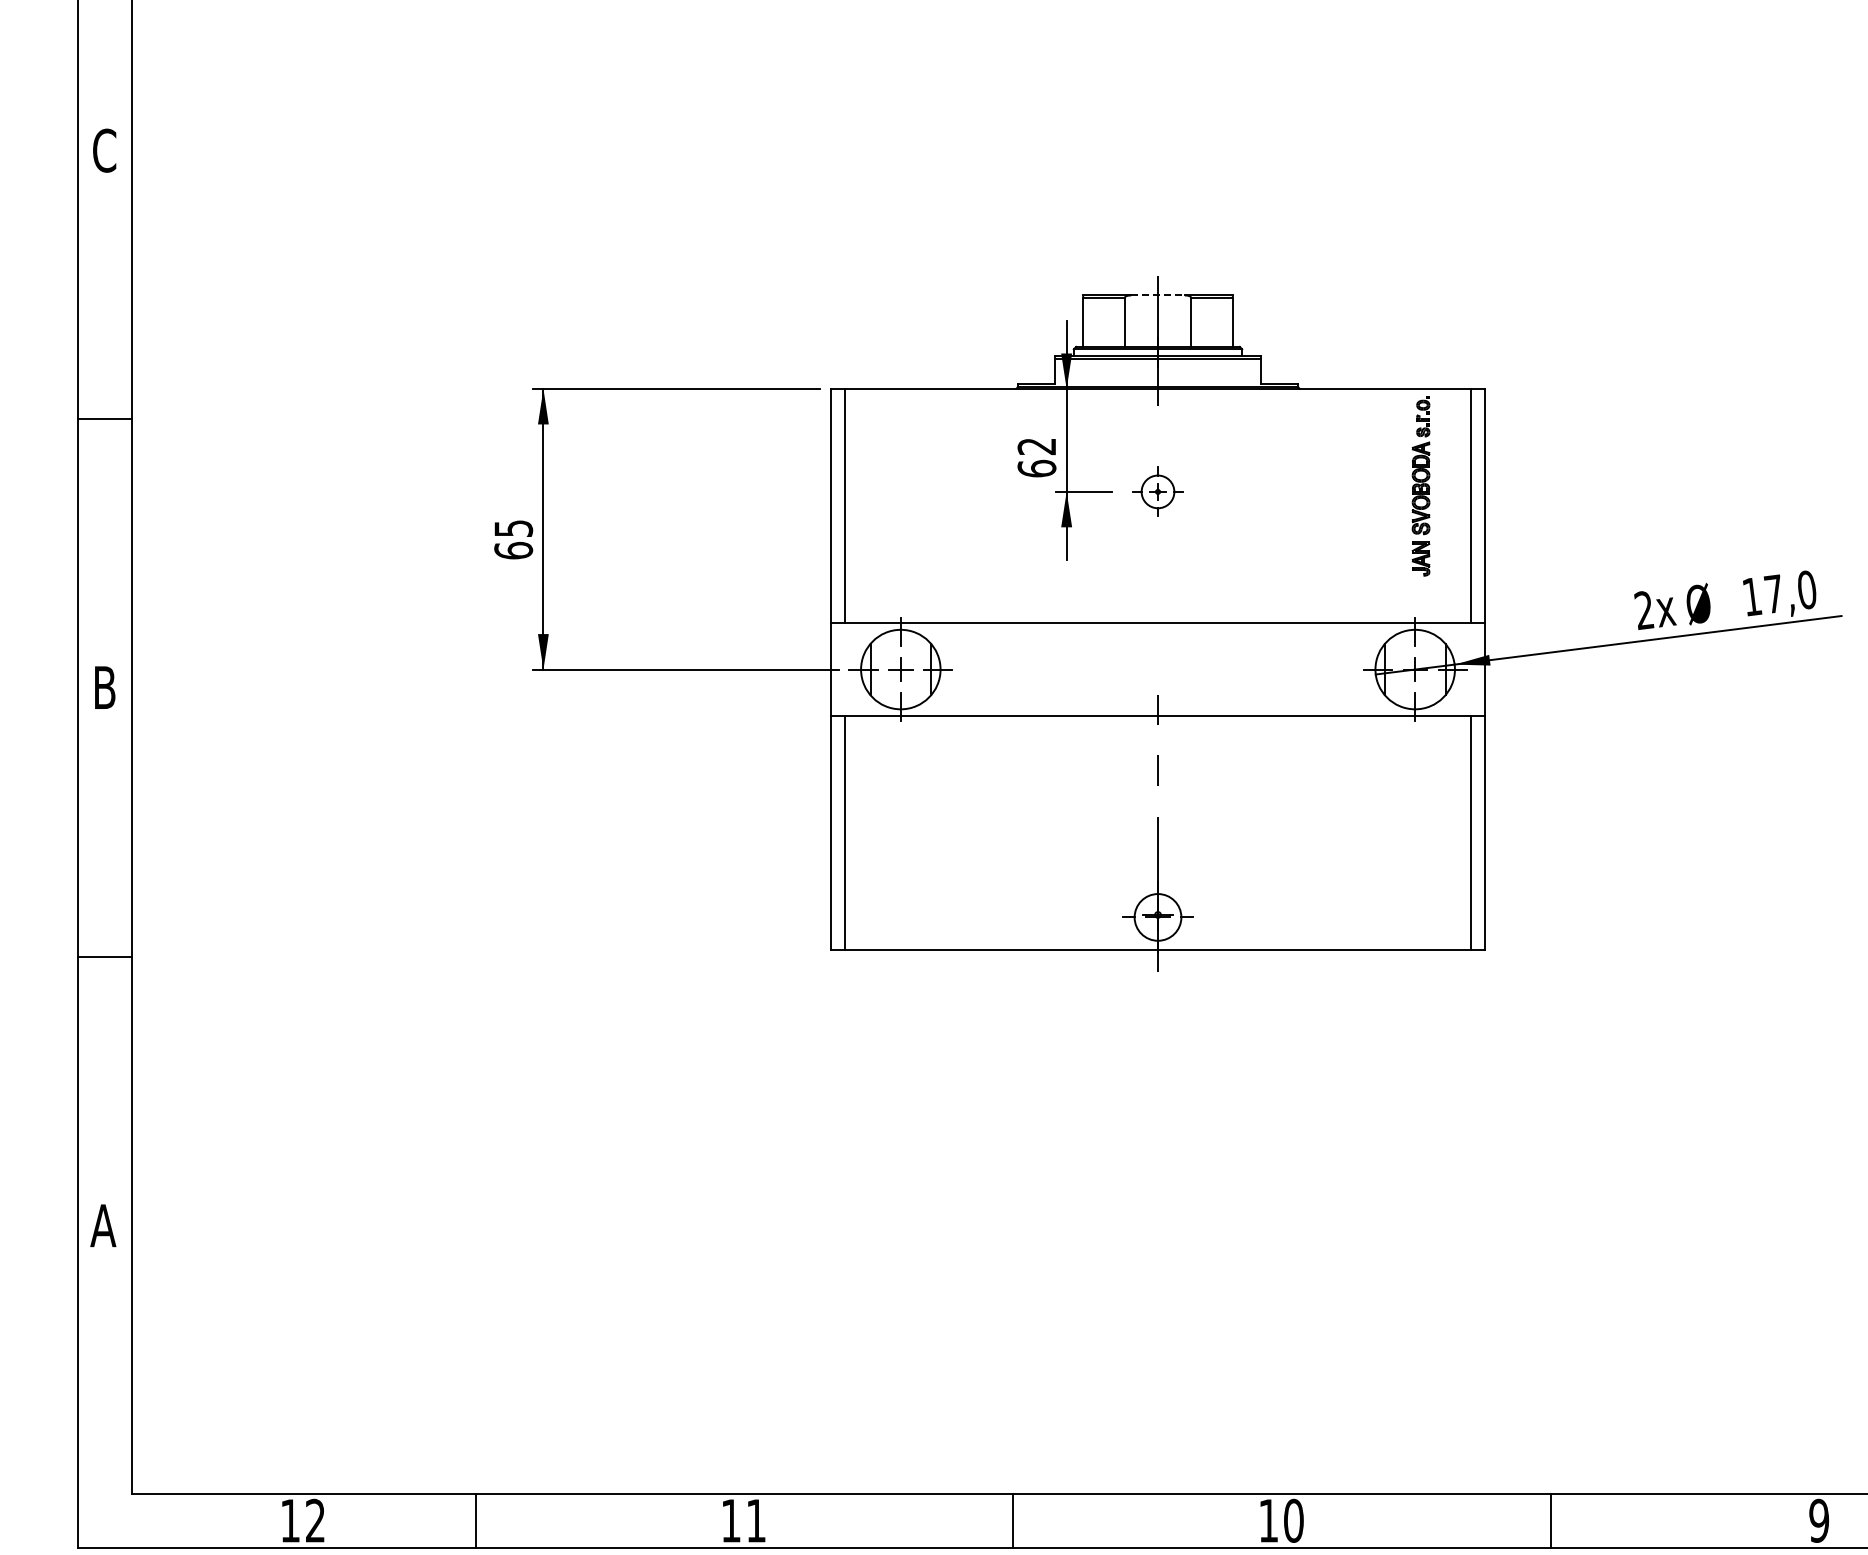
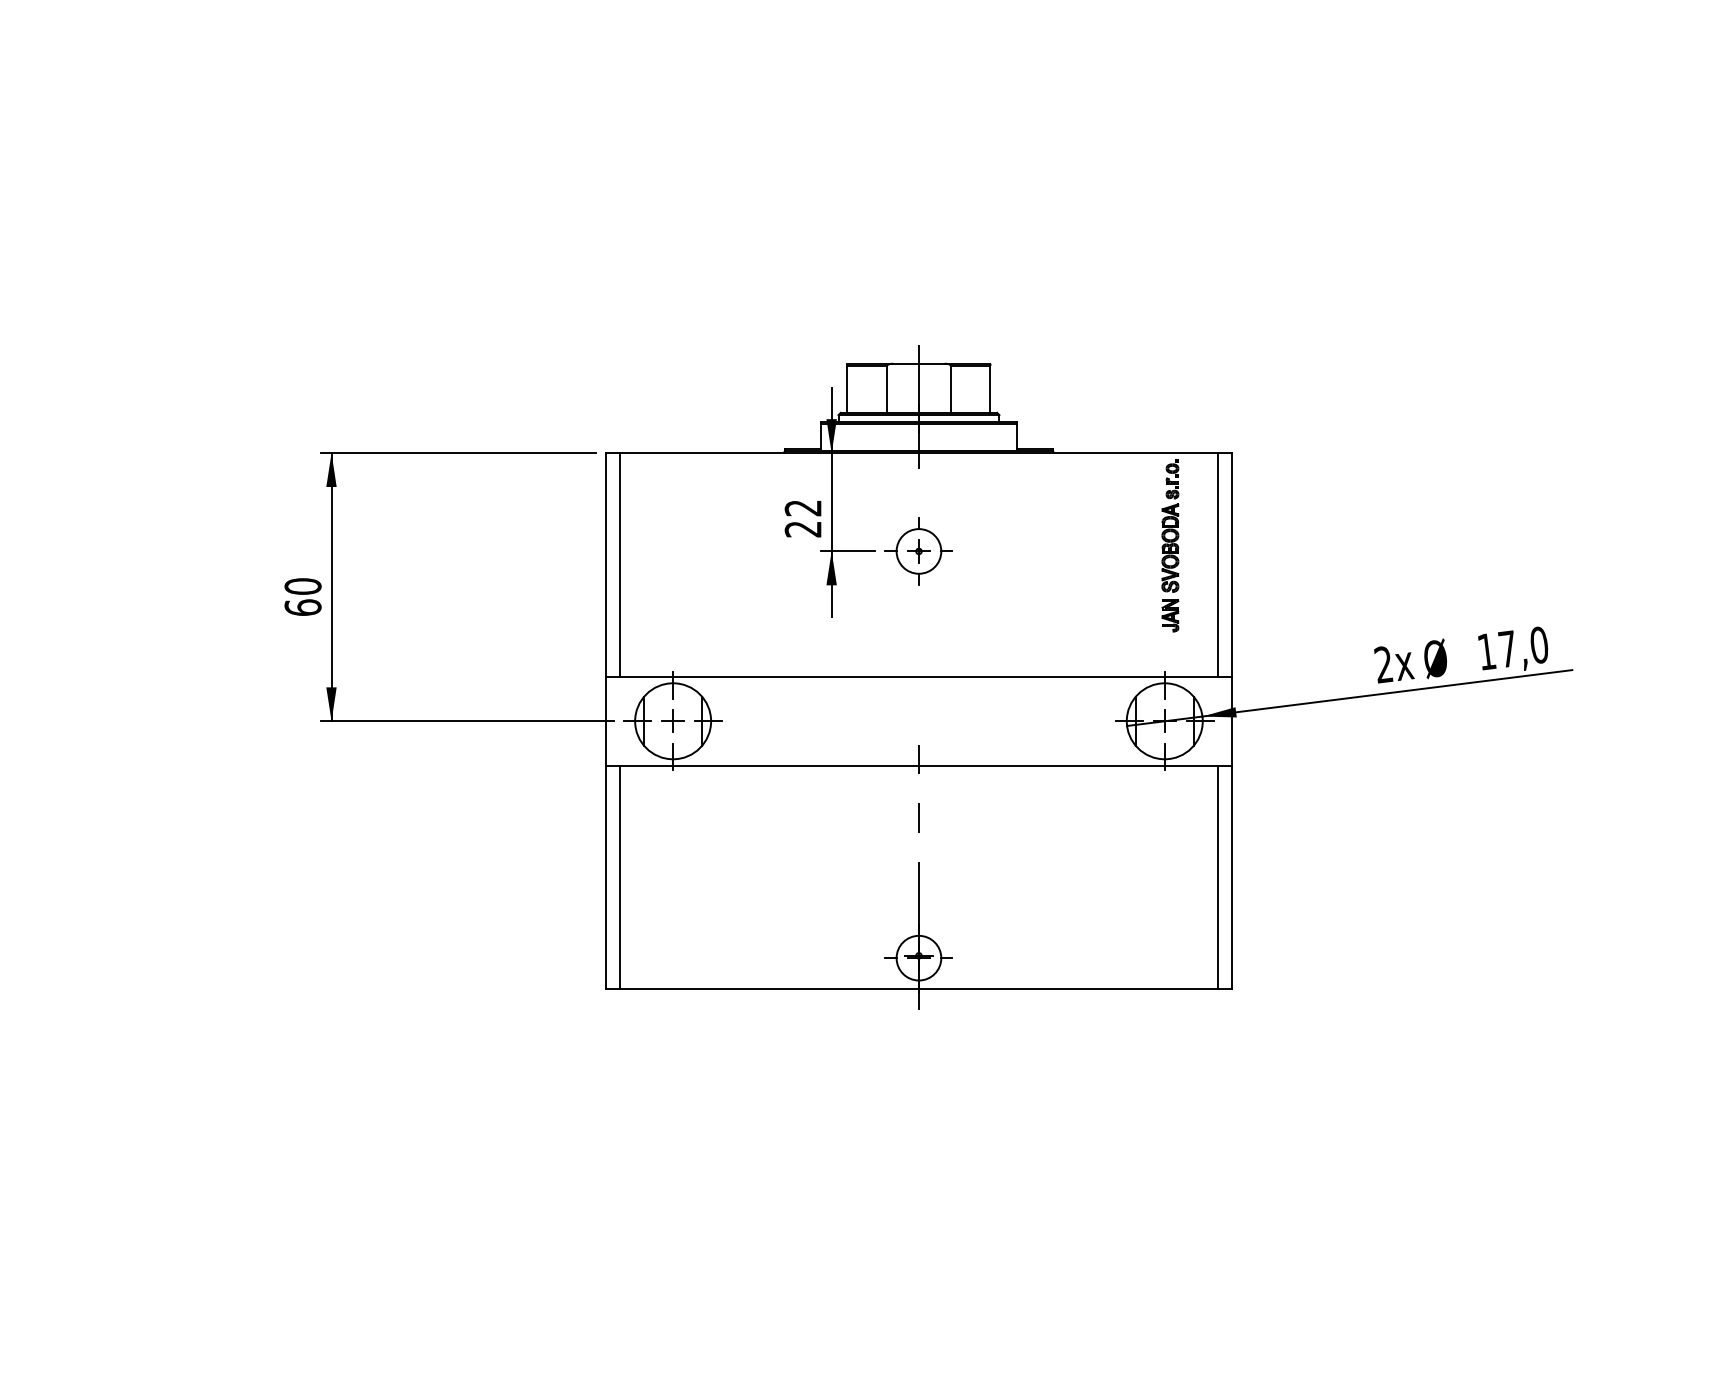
line: (1158, 295) -> (919, 363), dashed -> solid
text: (1036, 468) -> (802, 529), 62 -> 22
part: (1157, 491) -> (918, 551), size x1.43
text: (513, 528) -> (302, 586), 65 -> 60

